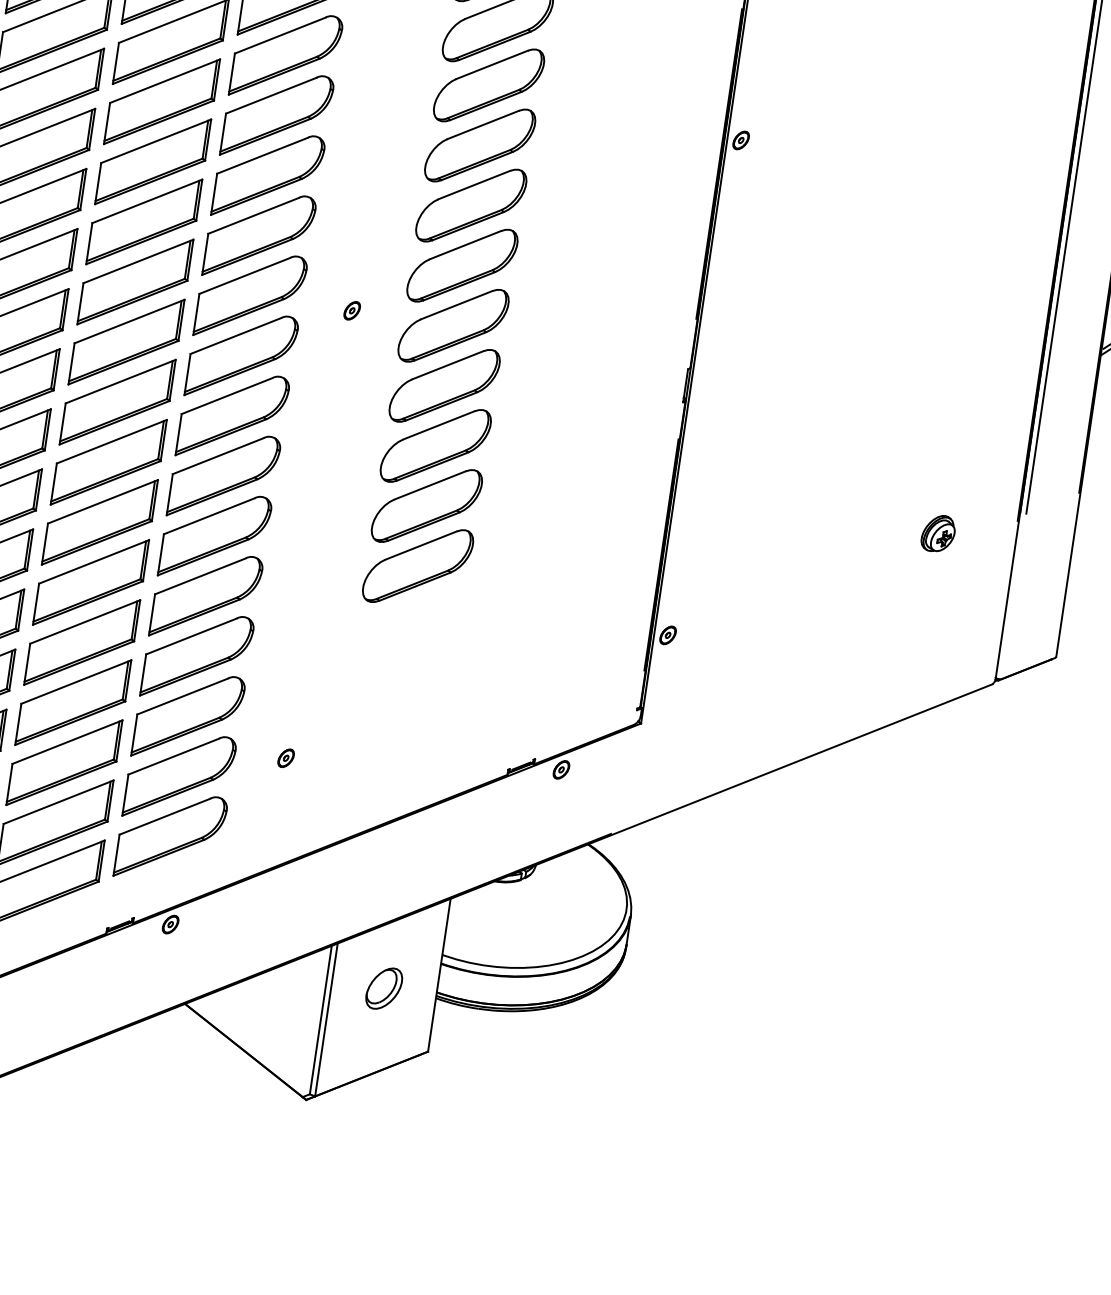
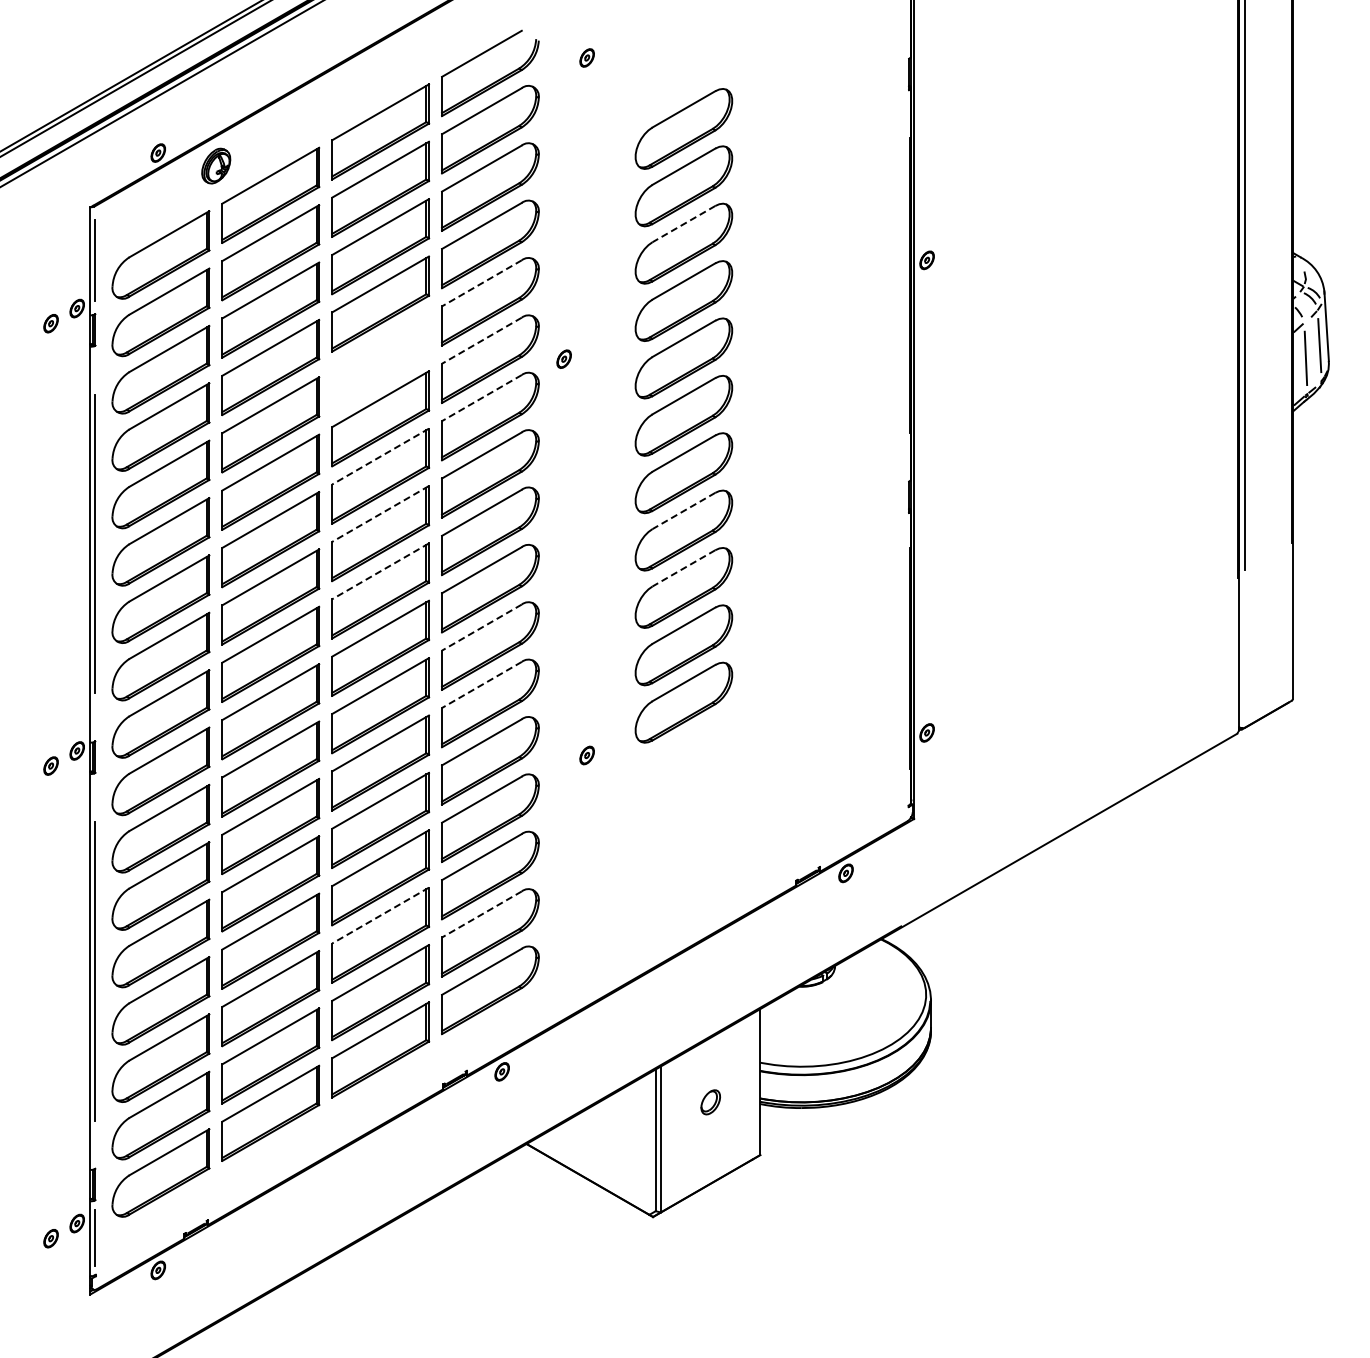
line: (491, 65) -> (683, 224), solid -> dashed
line: (270, 95) -> (481, 283), solid -> dashed
line: (262, 155) -> (481, 340), solid -> dashed
part: (153, 160) -> (380, 360), removed
line: (253, 216) -> (481, 398), solid -> dashed
line: (138, 261) -> (380, 456), solid -> dashed
part: (351, 309) -> (563, 358), moved
line: (129, 321) -> (380, 513), solid -> dashed
line: (447, 365) -> (683, 511), solid -> dashed
line: (120, 381) -> (380, 571), solid -> dashed
line: (438, 425) -> (683, 568), solid -> dashed
line: (217, 456) -> (481, 627), solid -> dashed
line: (208, 516) -> (481, 685), solid -> dashed
part: (938, 533) -> (1165, 600), removed
line: (67, 742) -> (380, 915), solid -> dashed
line: (173, 756) -> (481, 914), solid -> dashed
part: (285, 758) -> (586, 755), moved
part: (384, 988) -> (710, 1102), size x0.6

